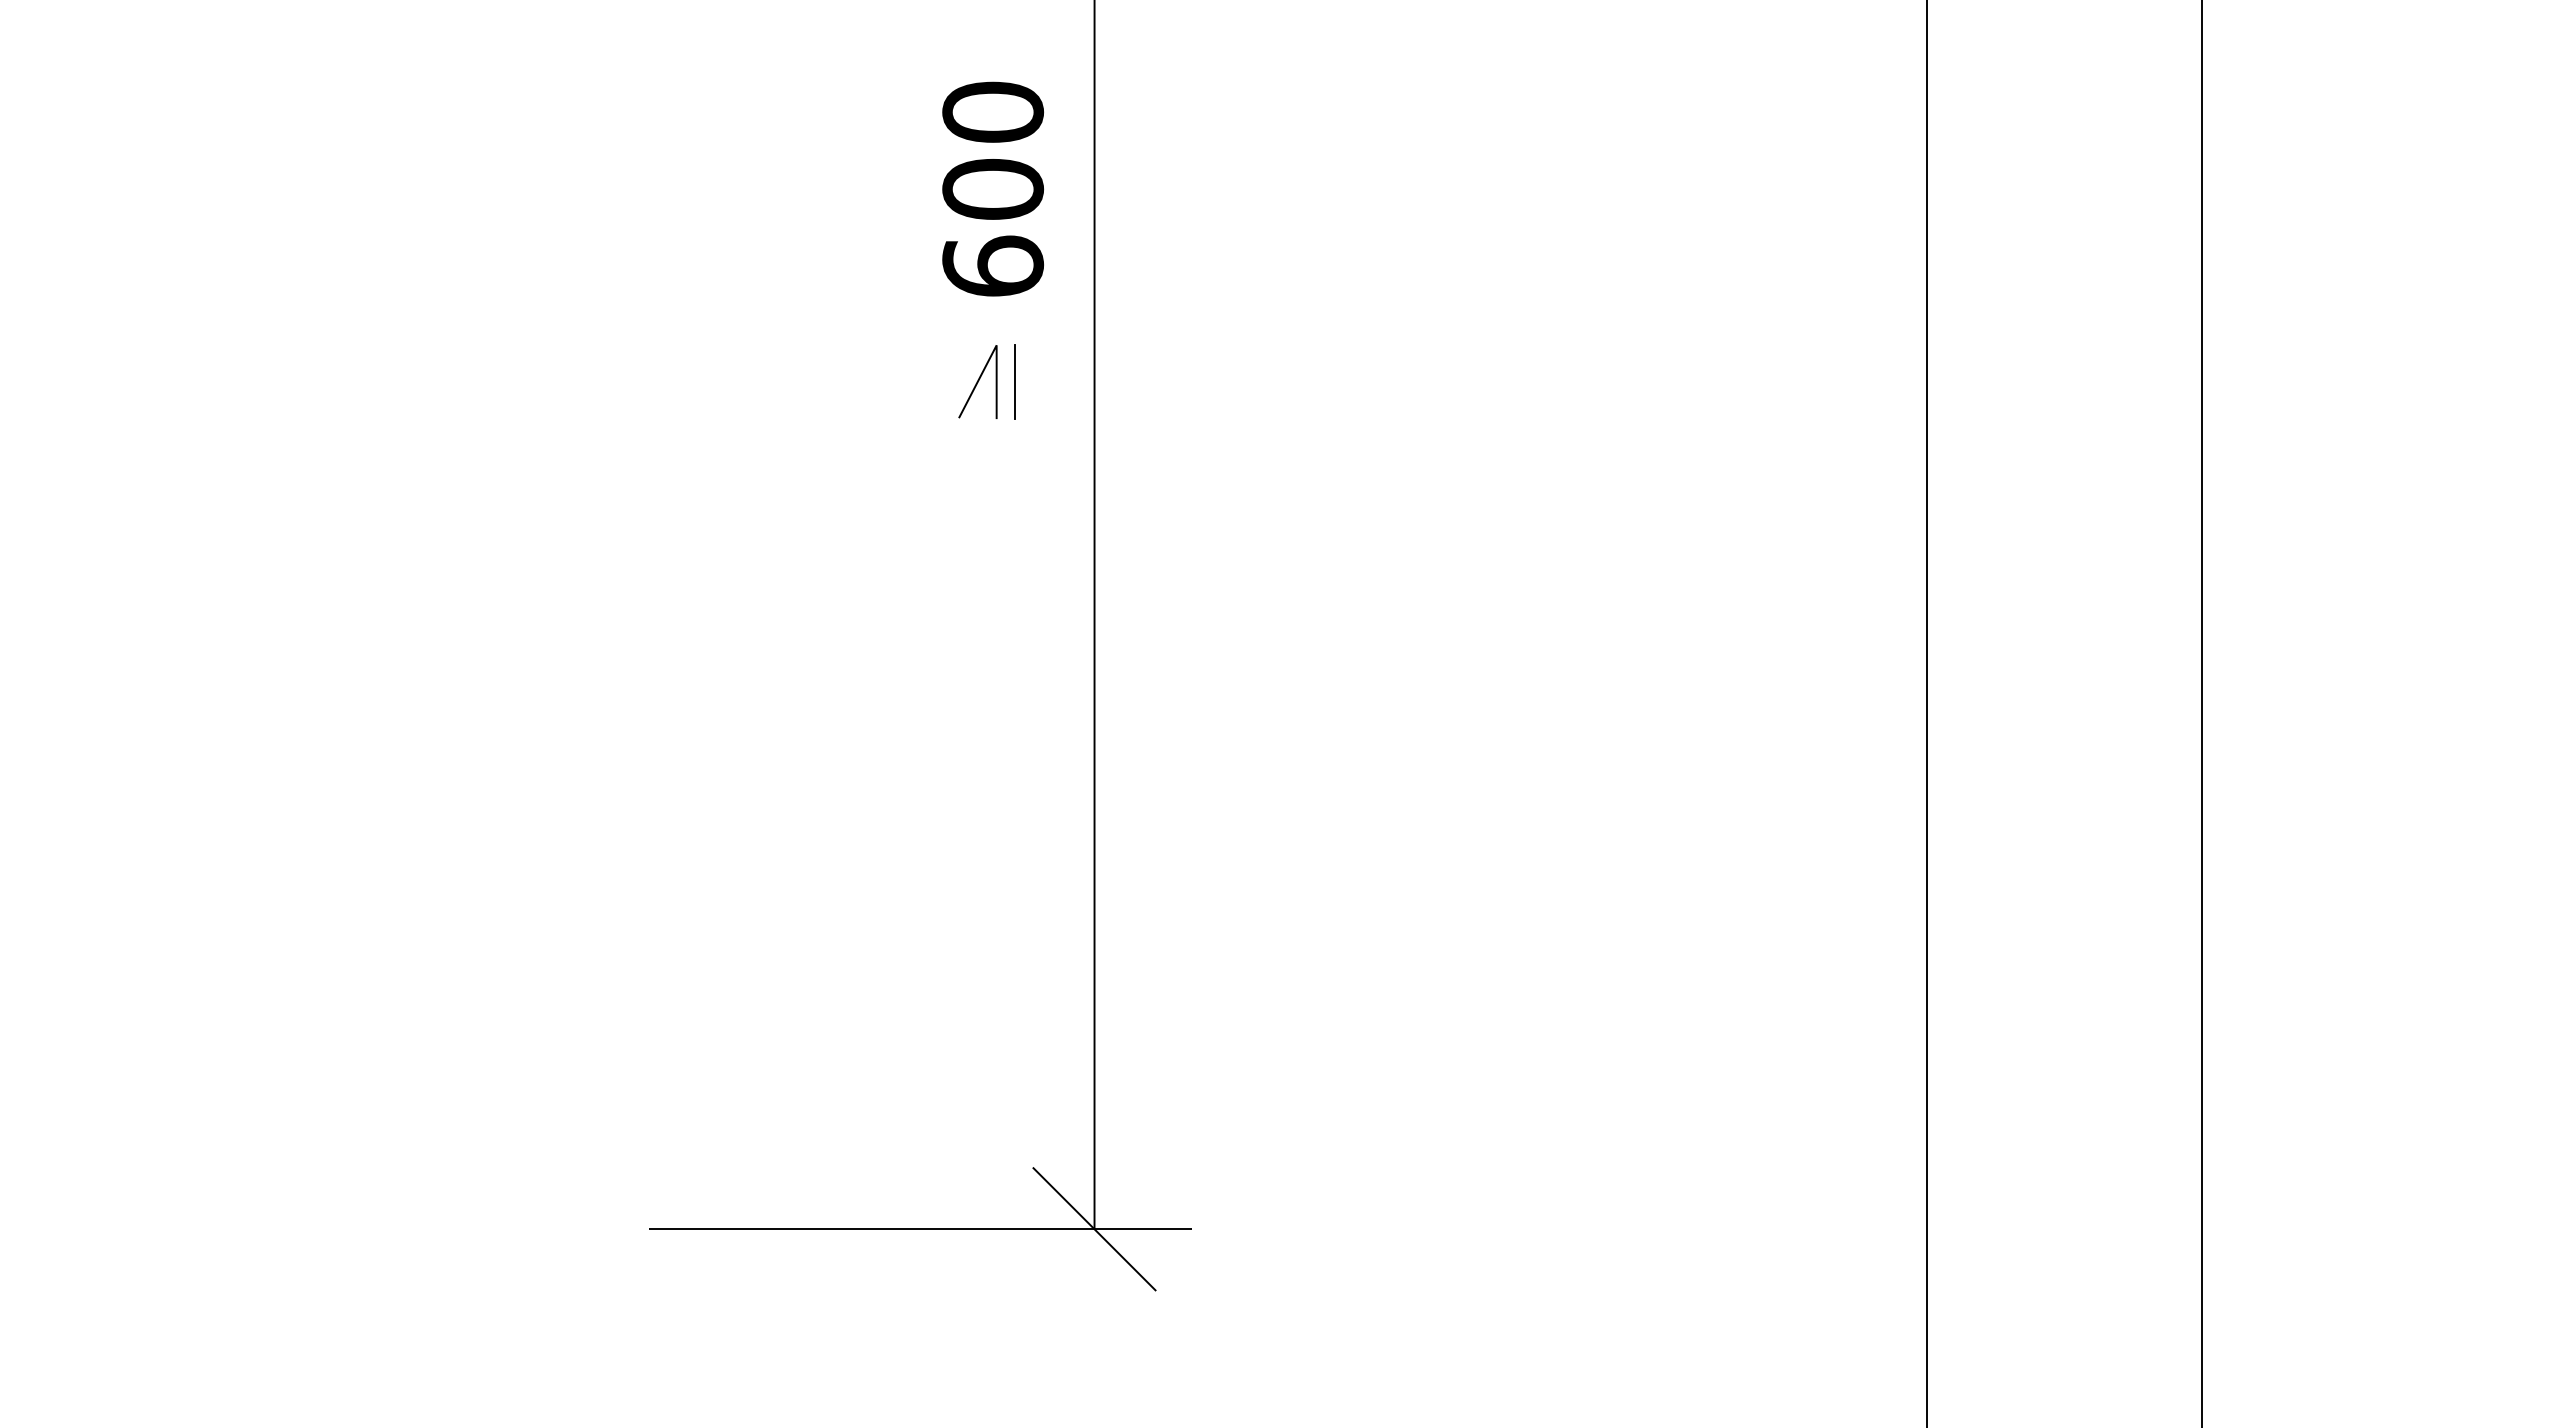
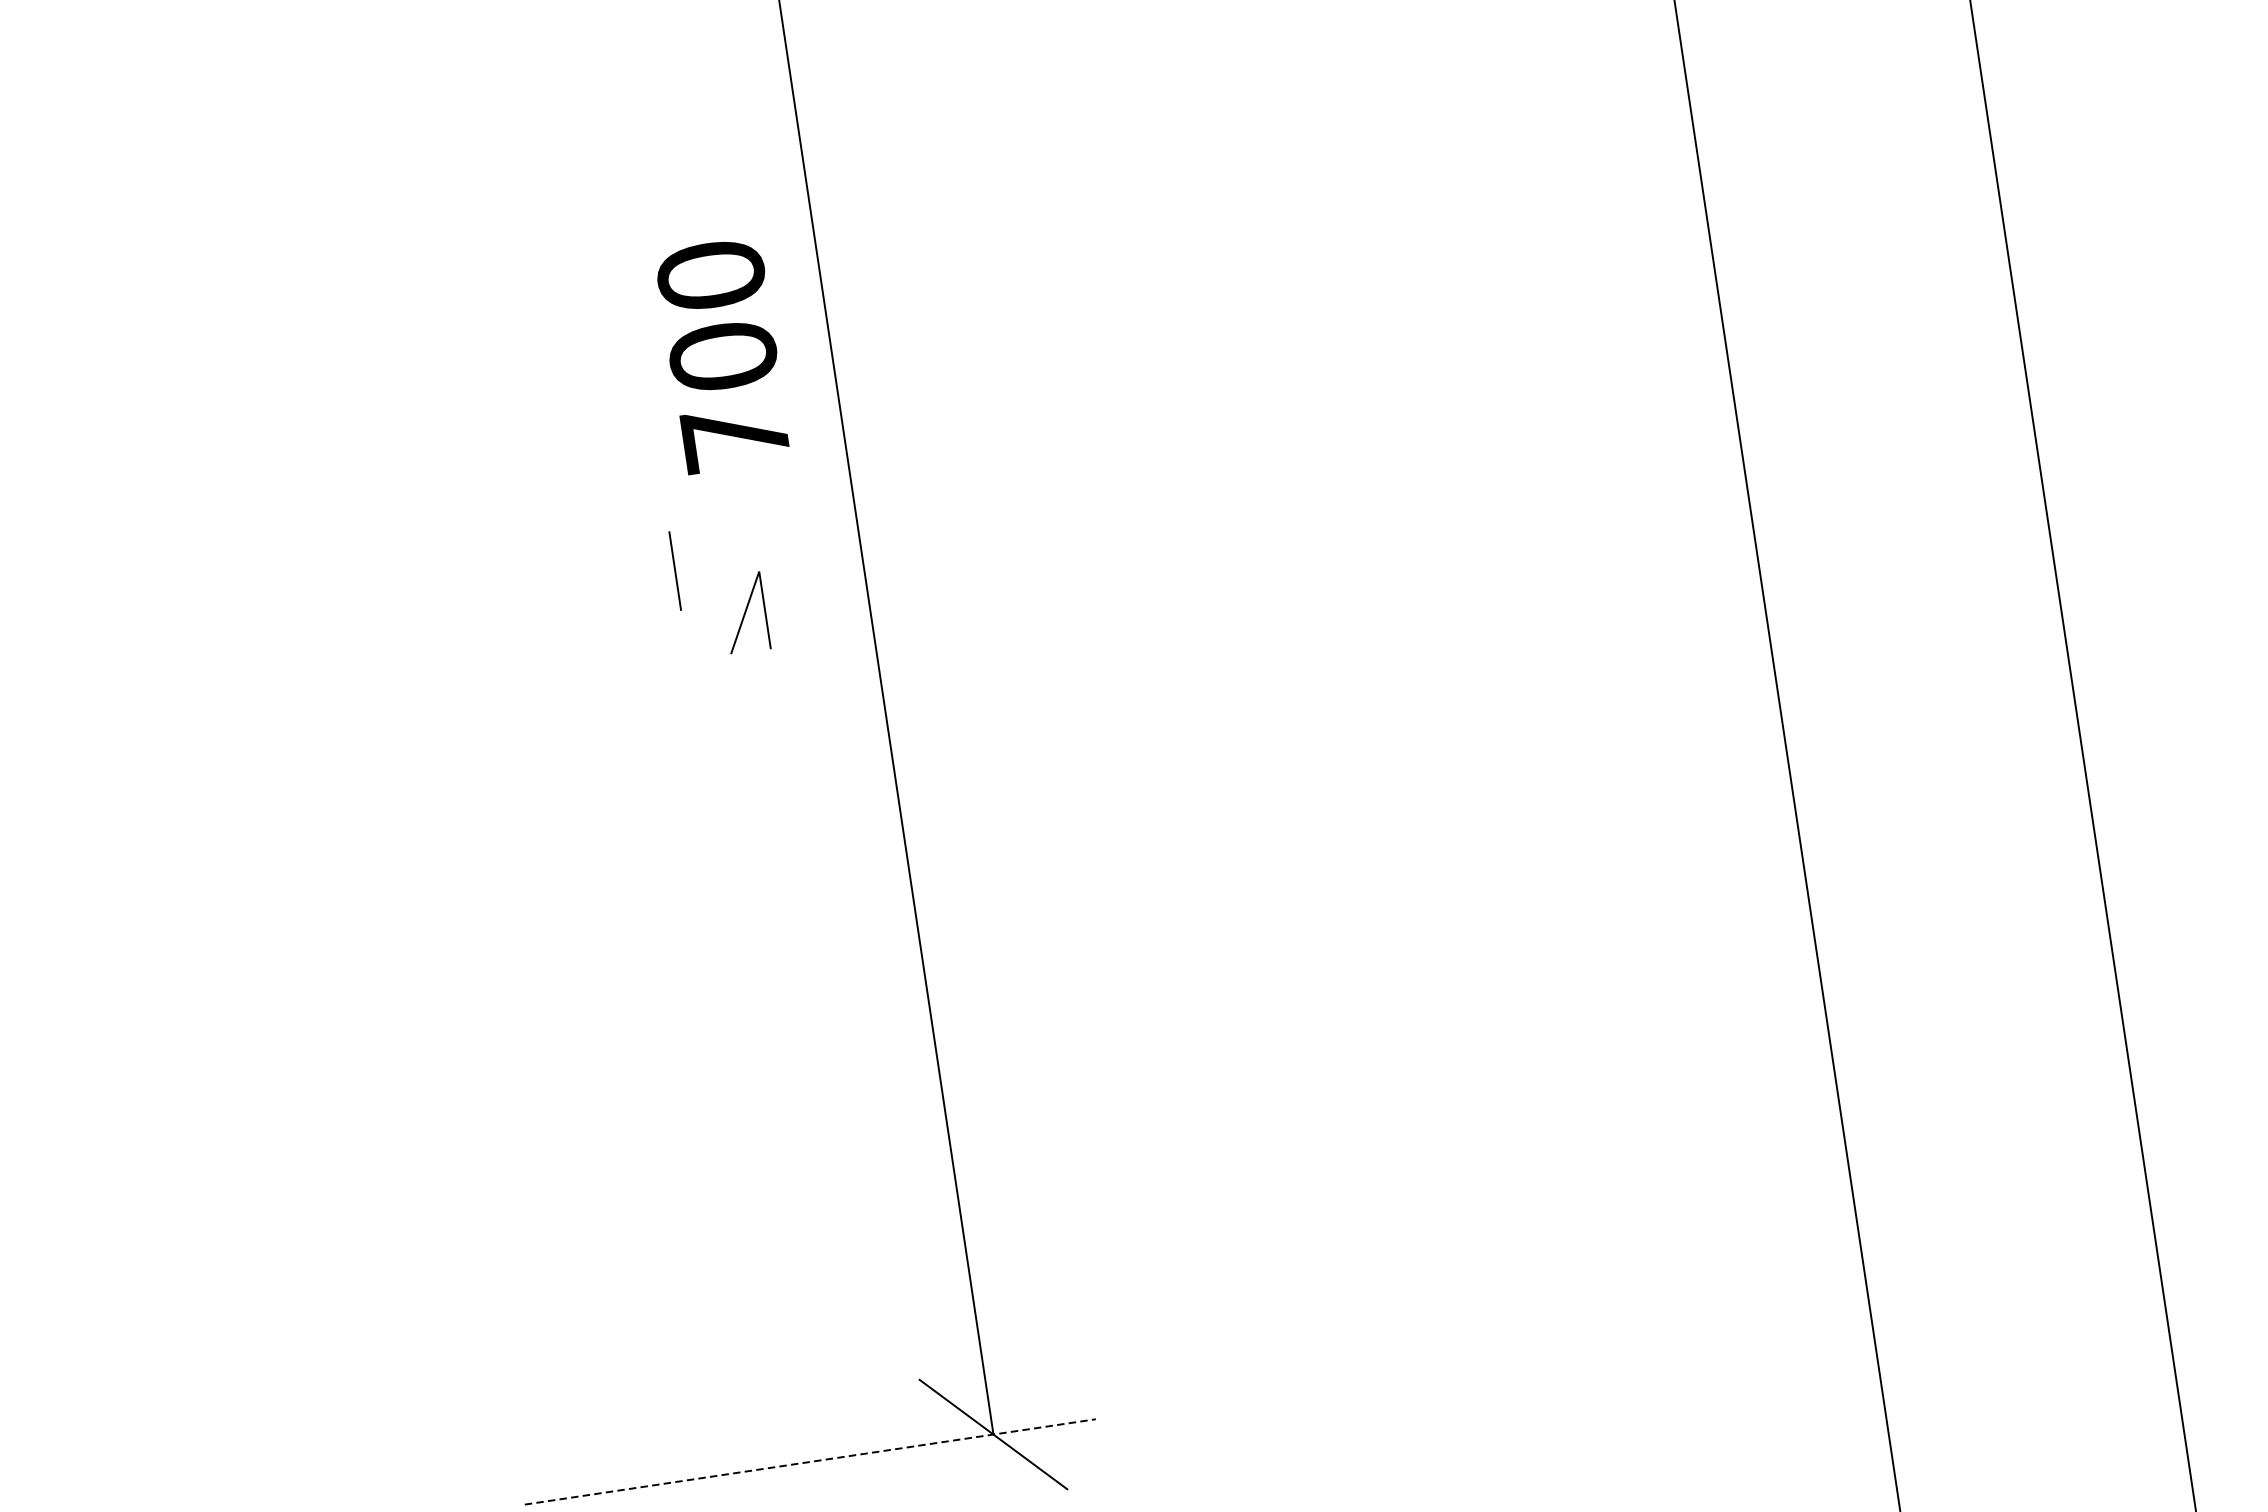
text: (993, 265) -> (735, 436), 600 -> 700
line: (977, 381) -> (744, 612), moved
line: (1014, 381) -> (675, 570), moved
line: (920, 1229) -> (810, 1462), solid -> dashed

